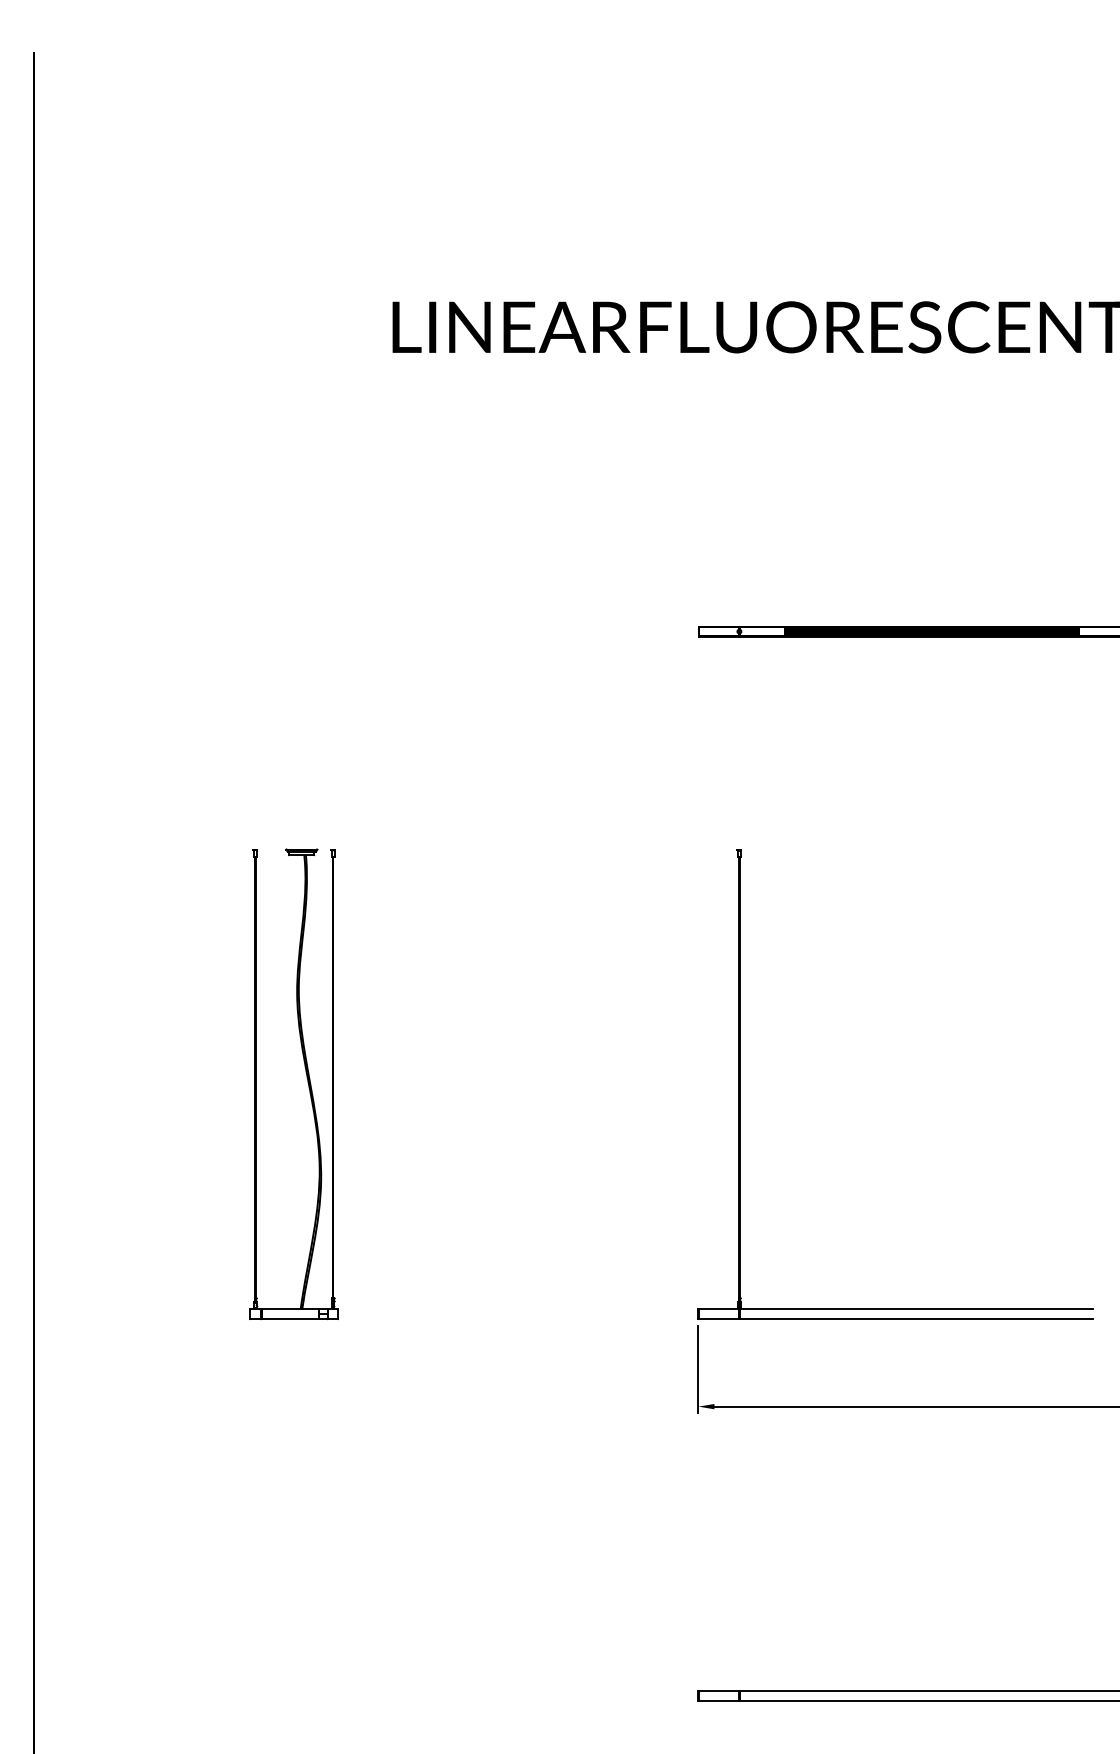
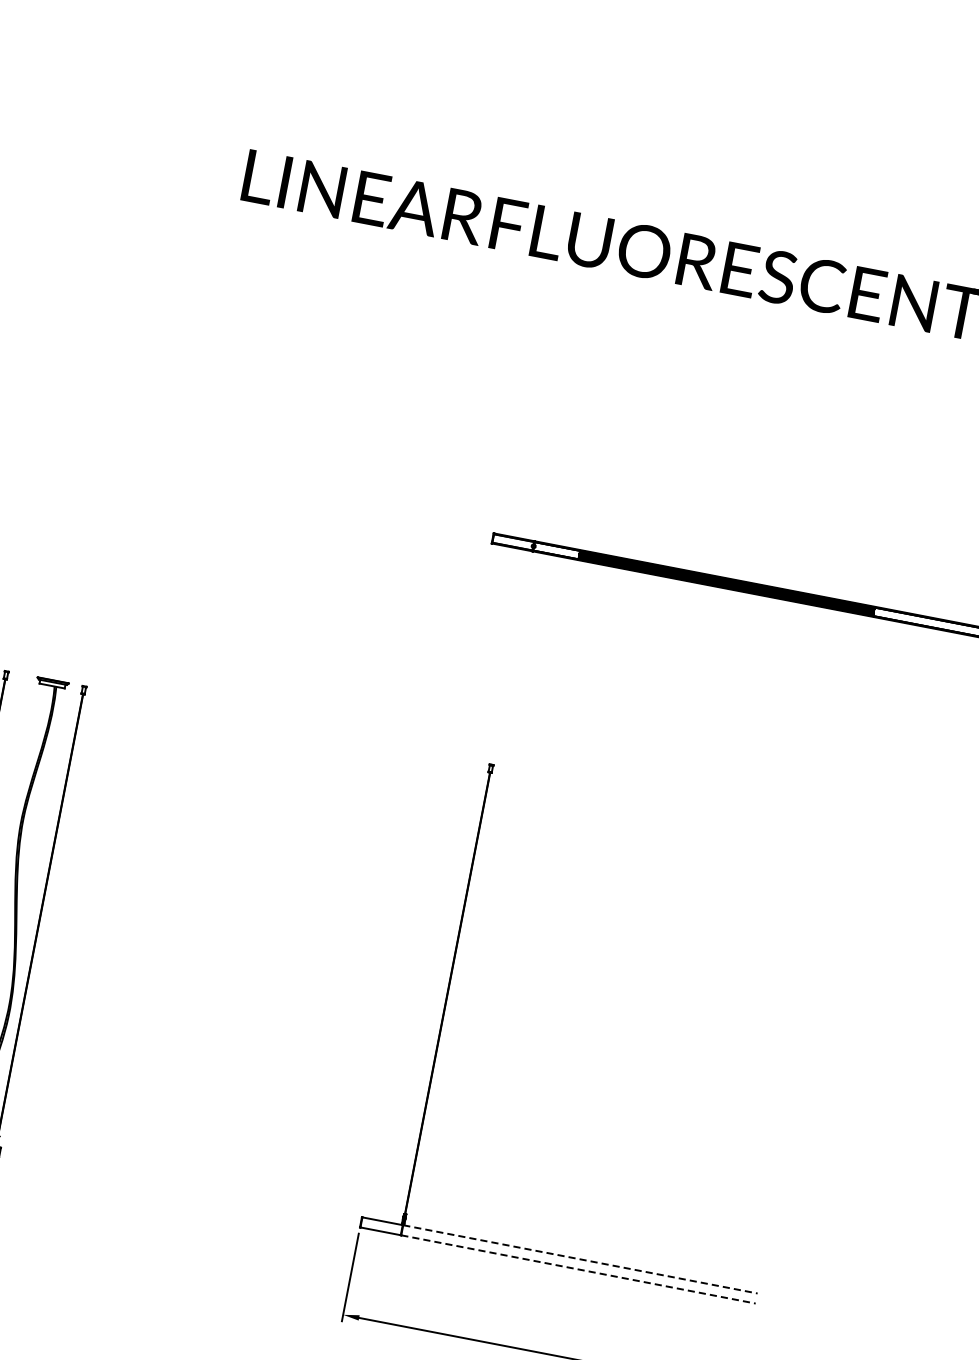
line: (916, 1309) -> (580, 1259), solid -> dashed
line: (916, 1319) -> (578, 1269), solid -> dashed

